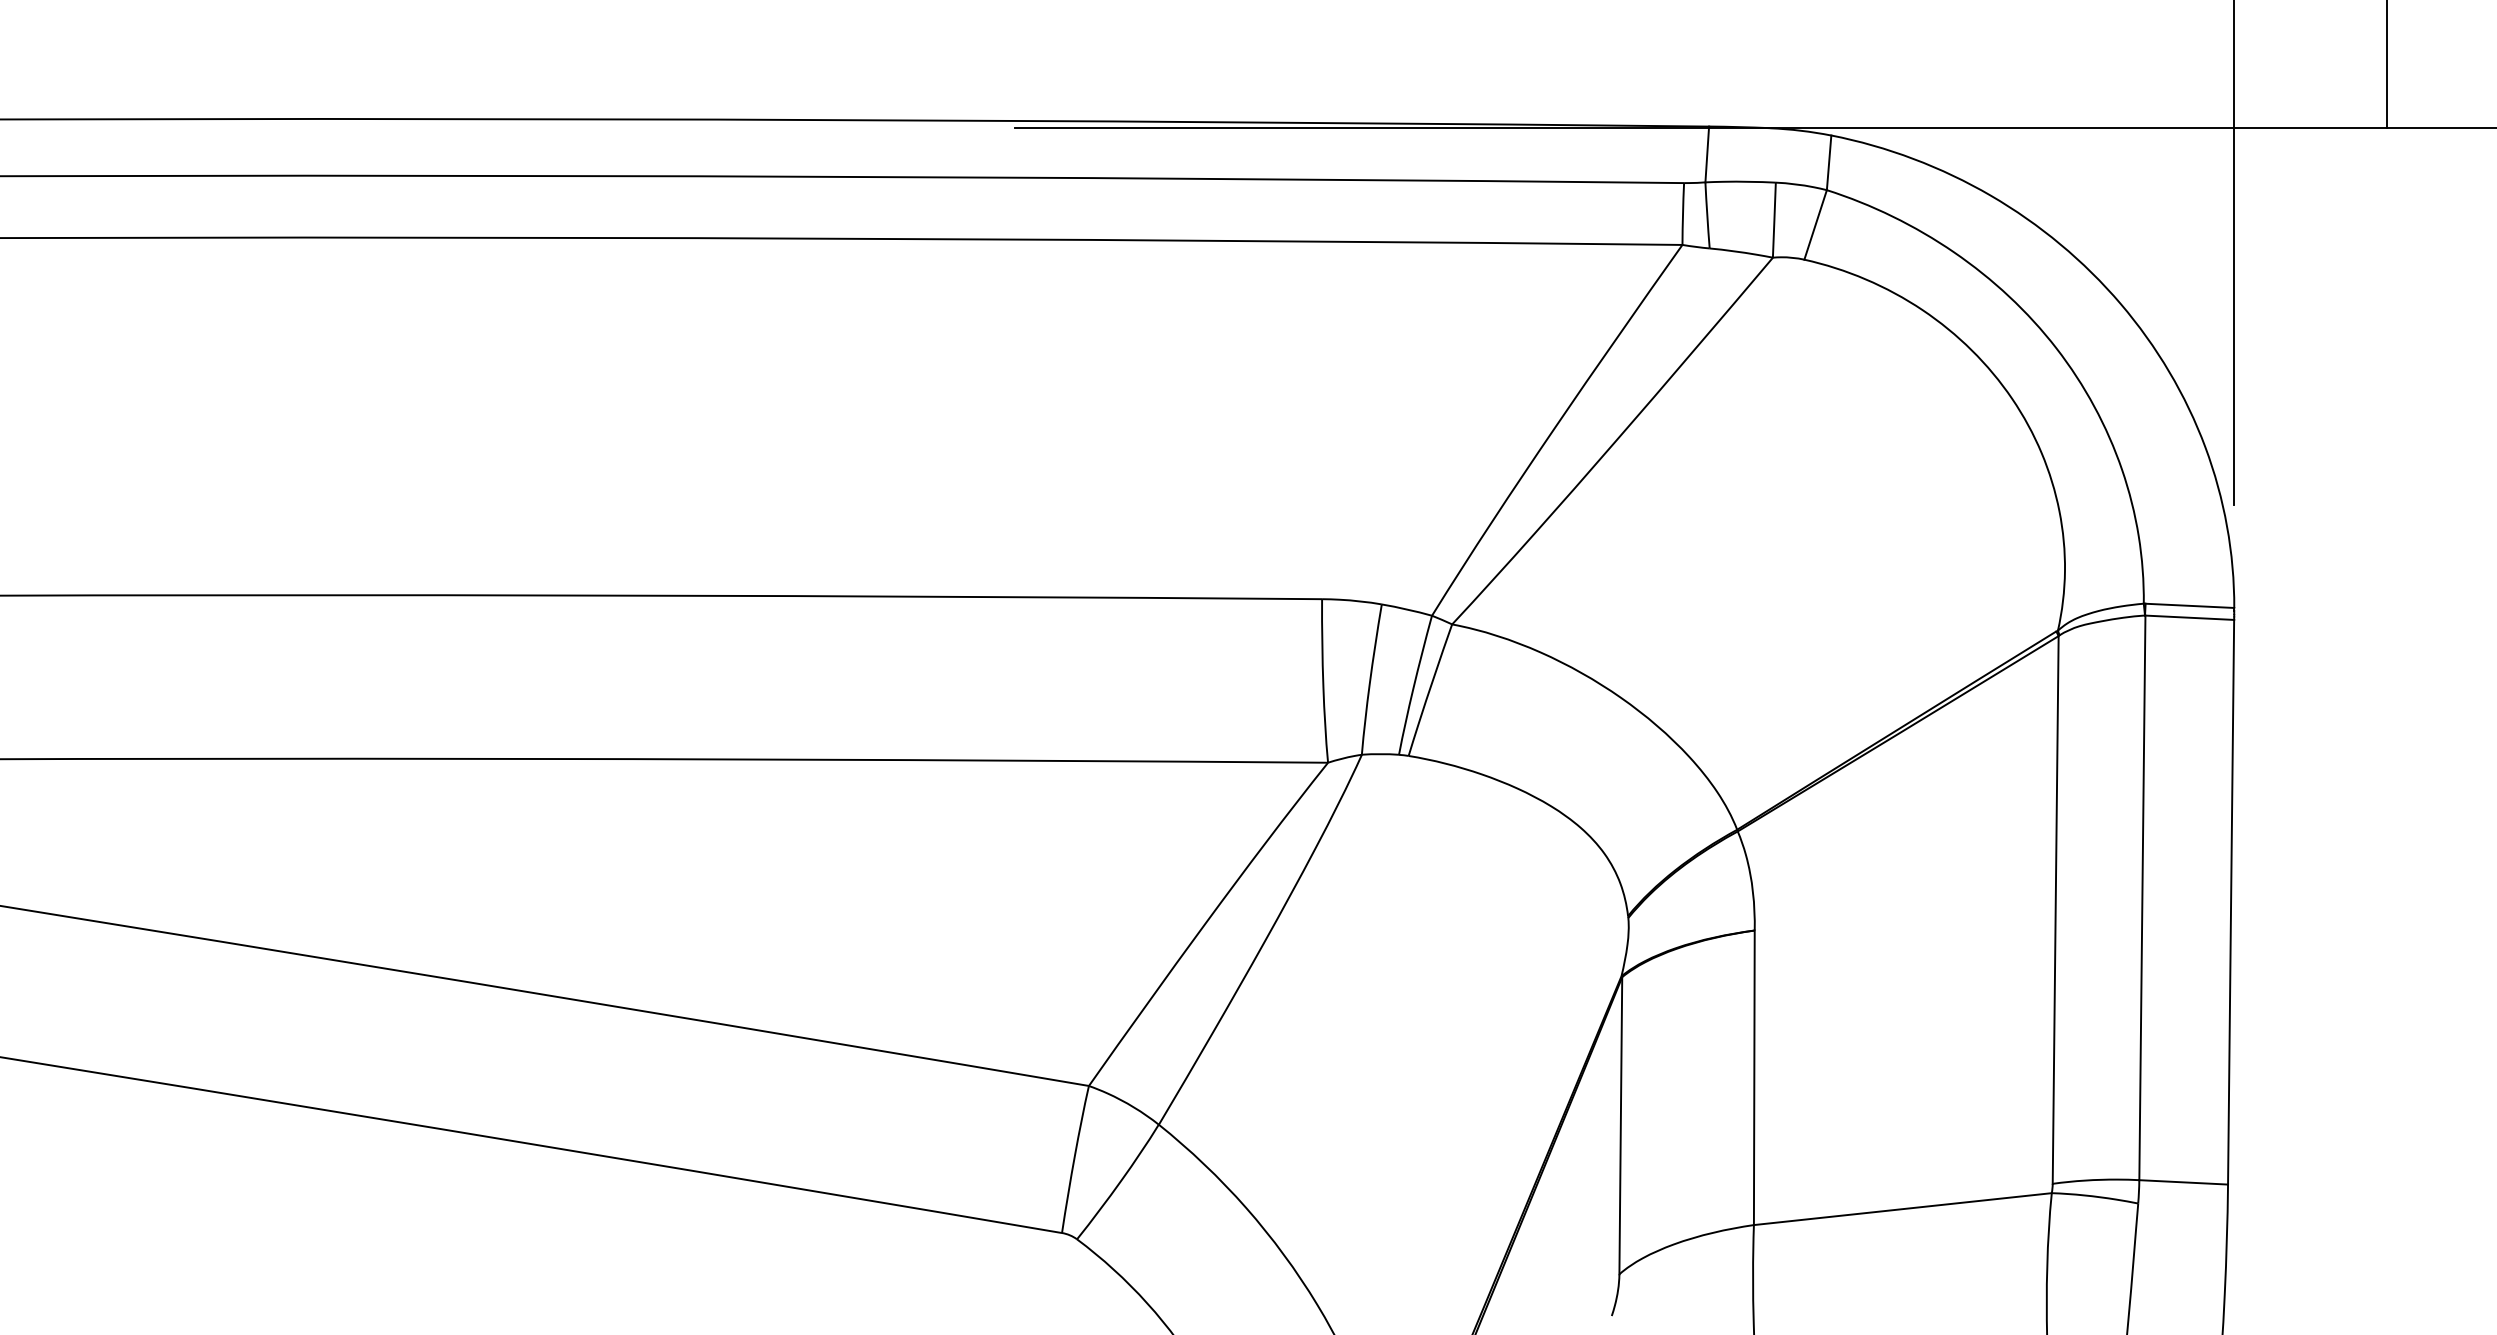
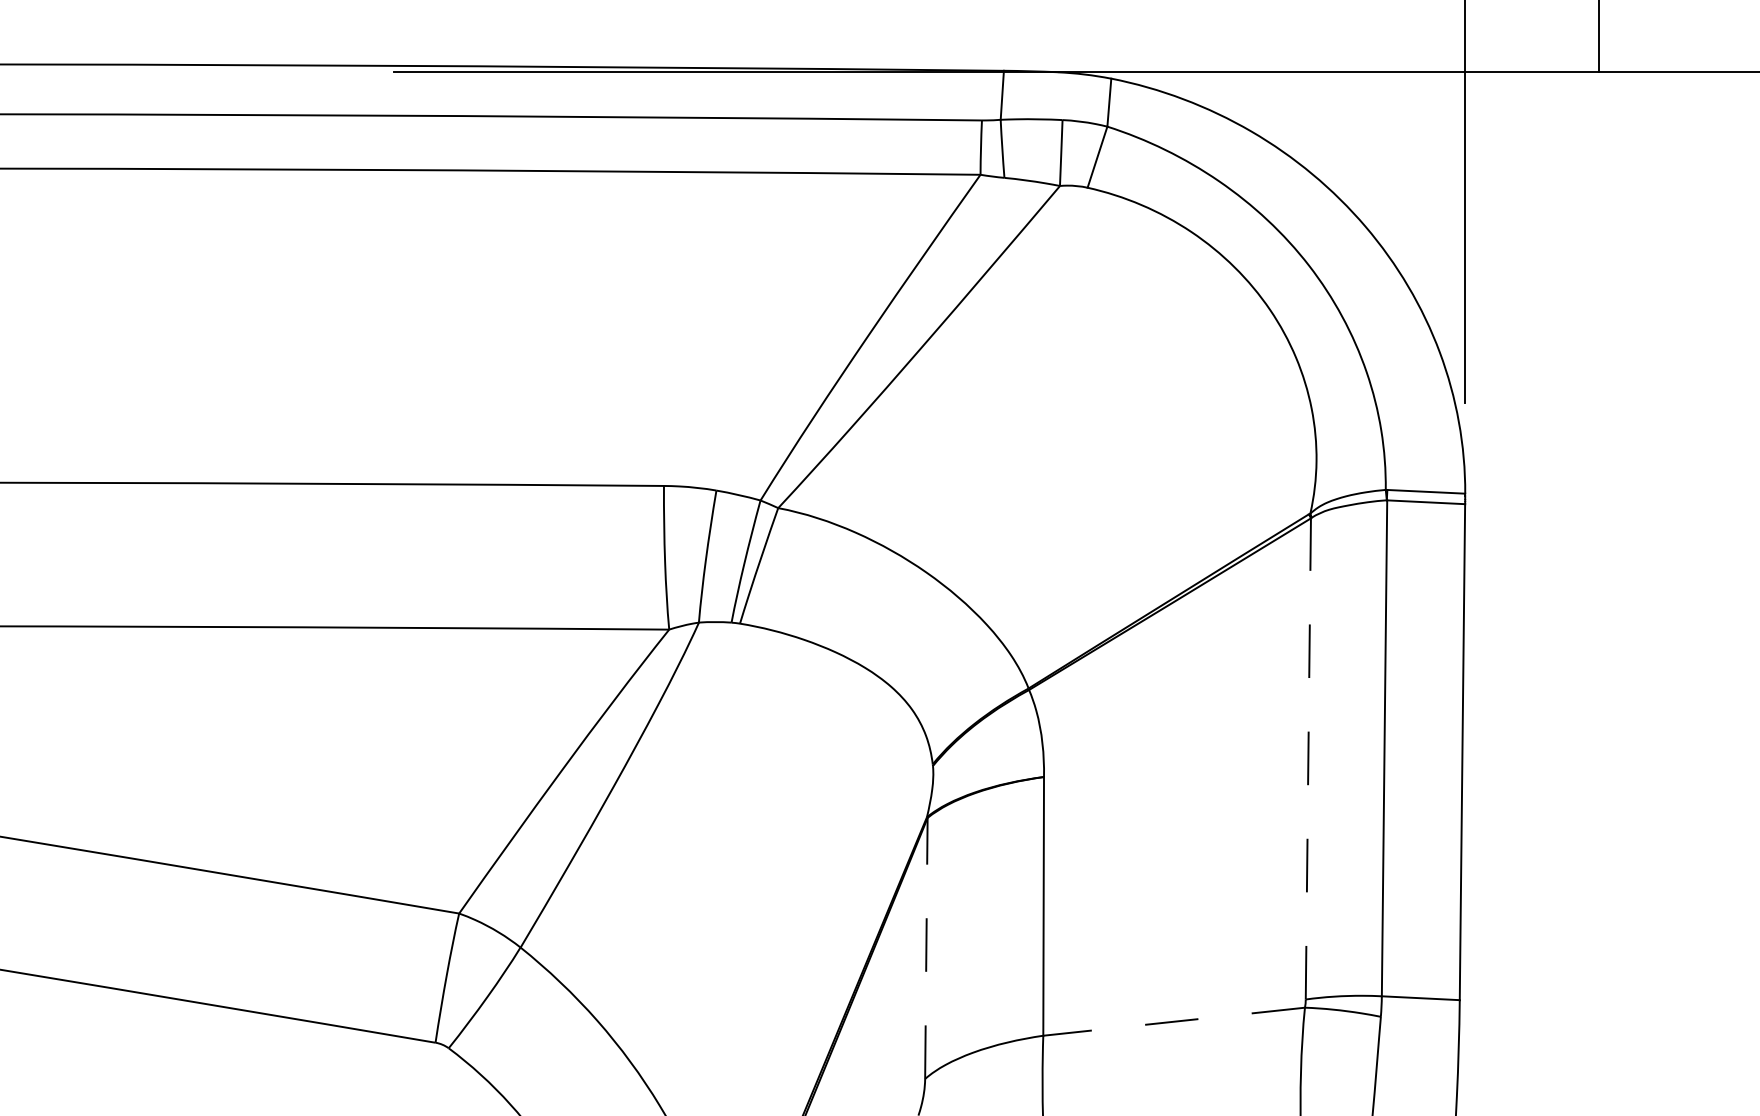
line: (2055, 909) -> (1308, 758), solid -> dashed
line: (1620, 1125) -> (926, 948), solid -> dashed
line: (1902, 1209) -> (1173, 1022), solid -> dashed

